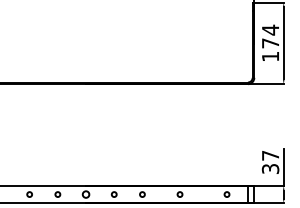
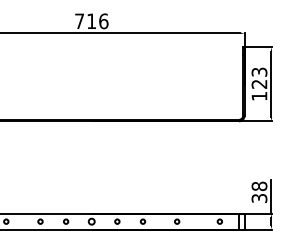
text: (270, 35) -> (259, 77), 174 -> 123
text: (270, 155) -> (259, 186), 37 -> 38

